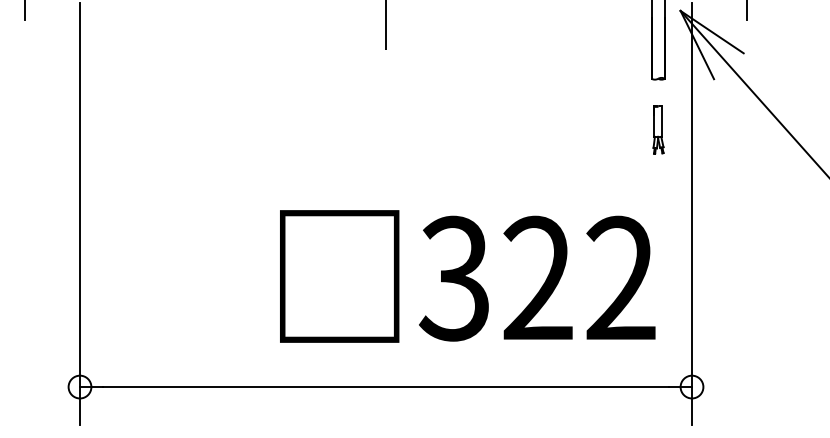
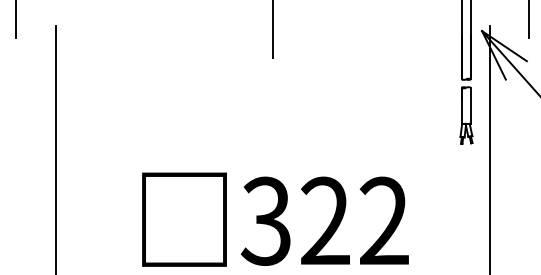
part: (658, 129) -> (466, 115), size x1.67
text: (467, 276) -> (275, 219), moved

